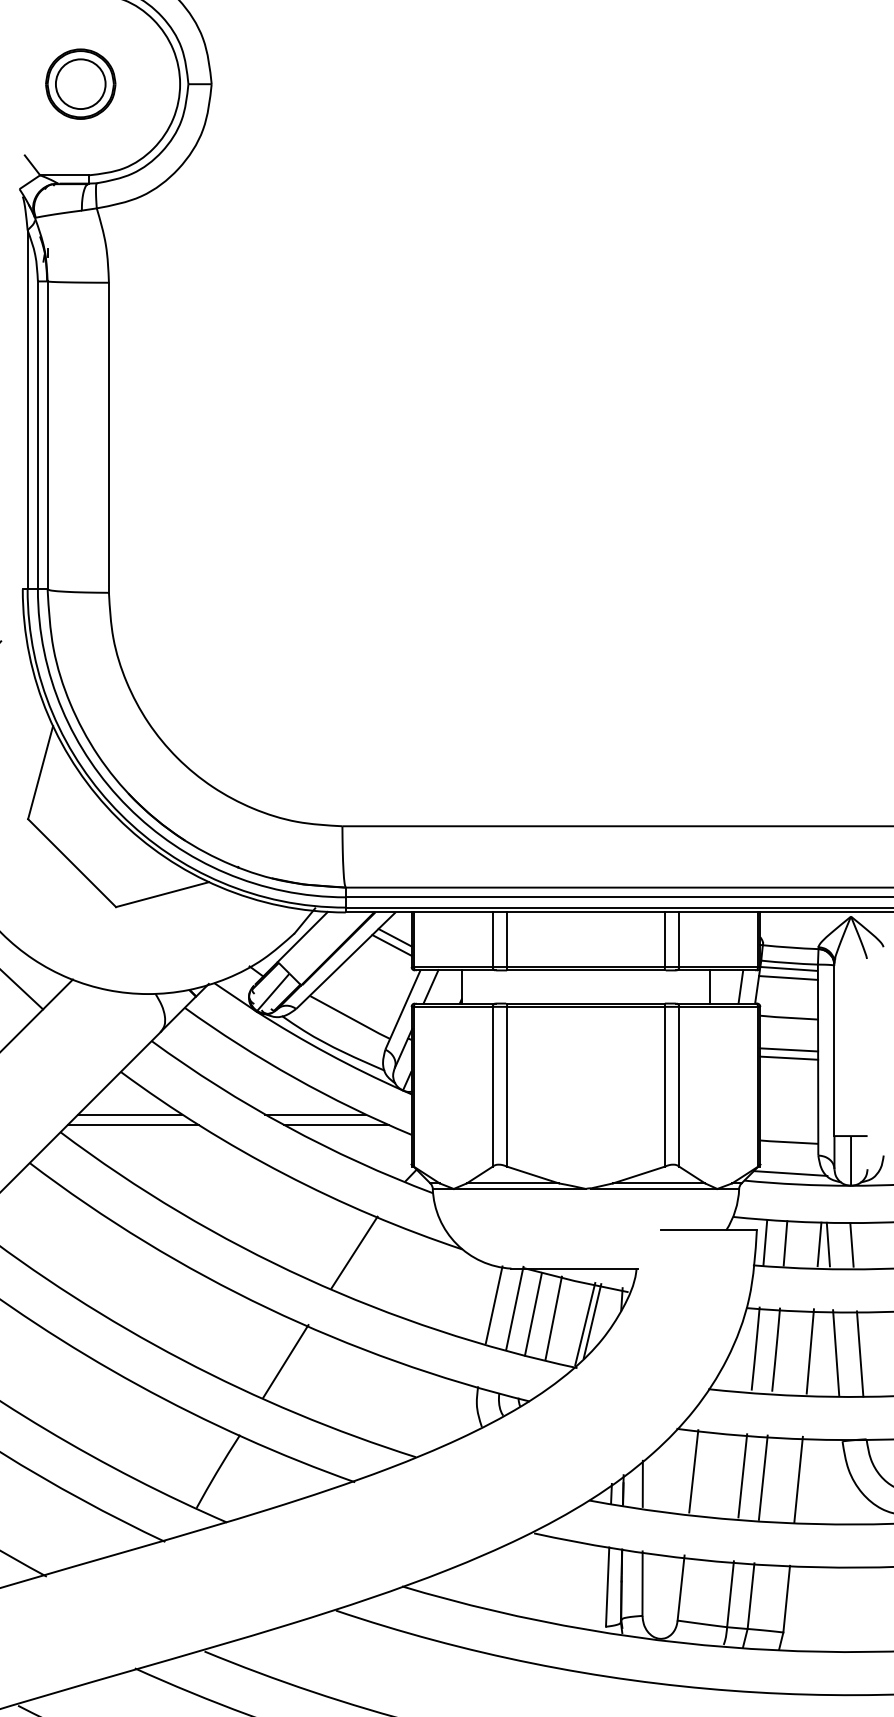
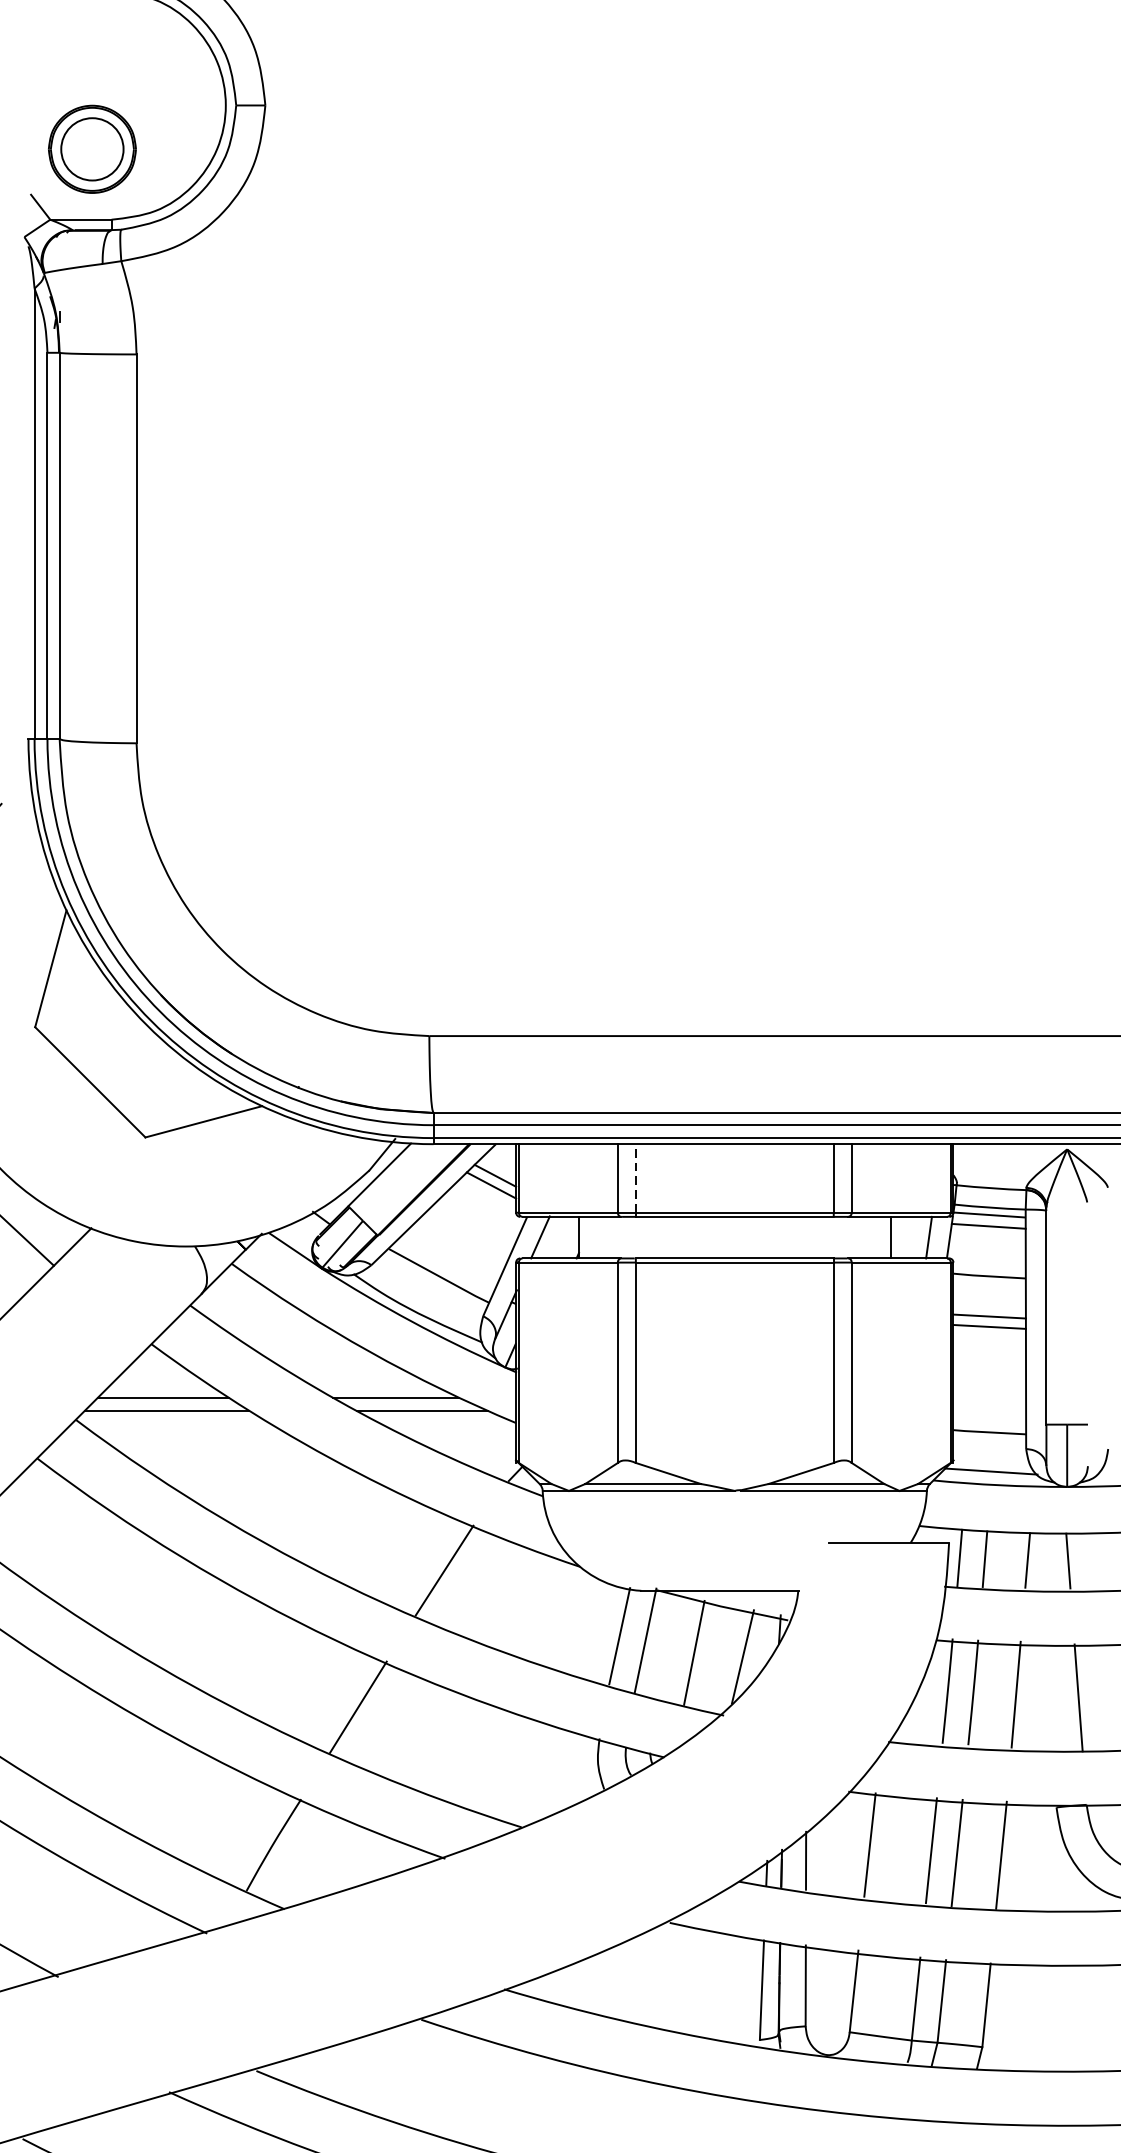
part: (80, 83) -> (92, 148), moved
line: (507, 939) -> (636, 1178), solid -> dashed
line: (827, 1244) -> (1037, 1560), removed
line: (532, 1313) -> (667, 1647), removed
line: (585, 1324) -> (734, 1660), removed
line: (836, 1352) -> (1048, 1696), removed

